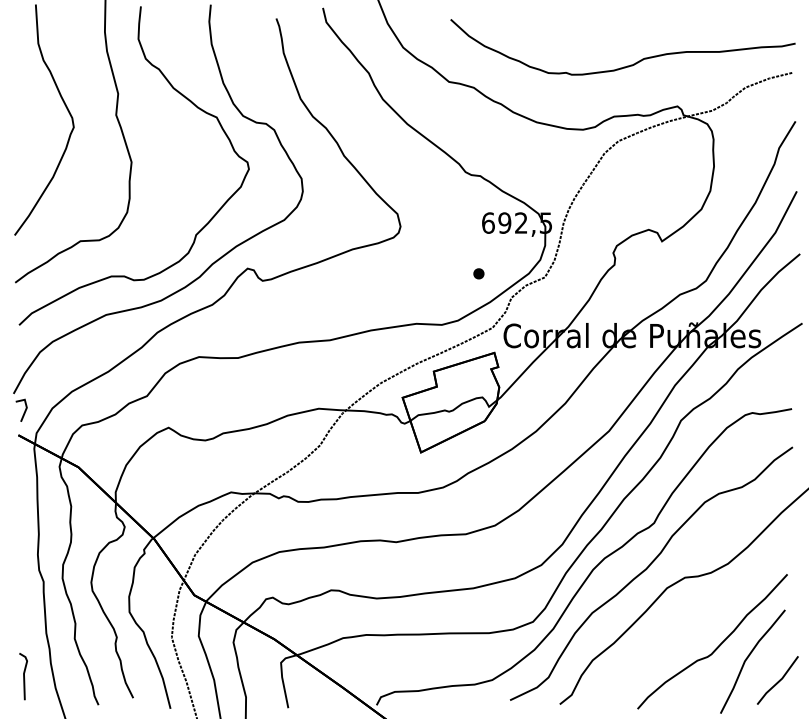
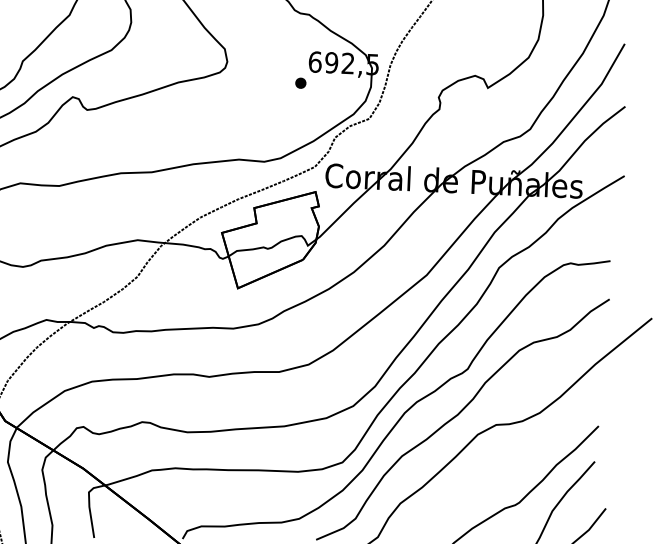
part: (478, 273) -> (300, 82), moved

